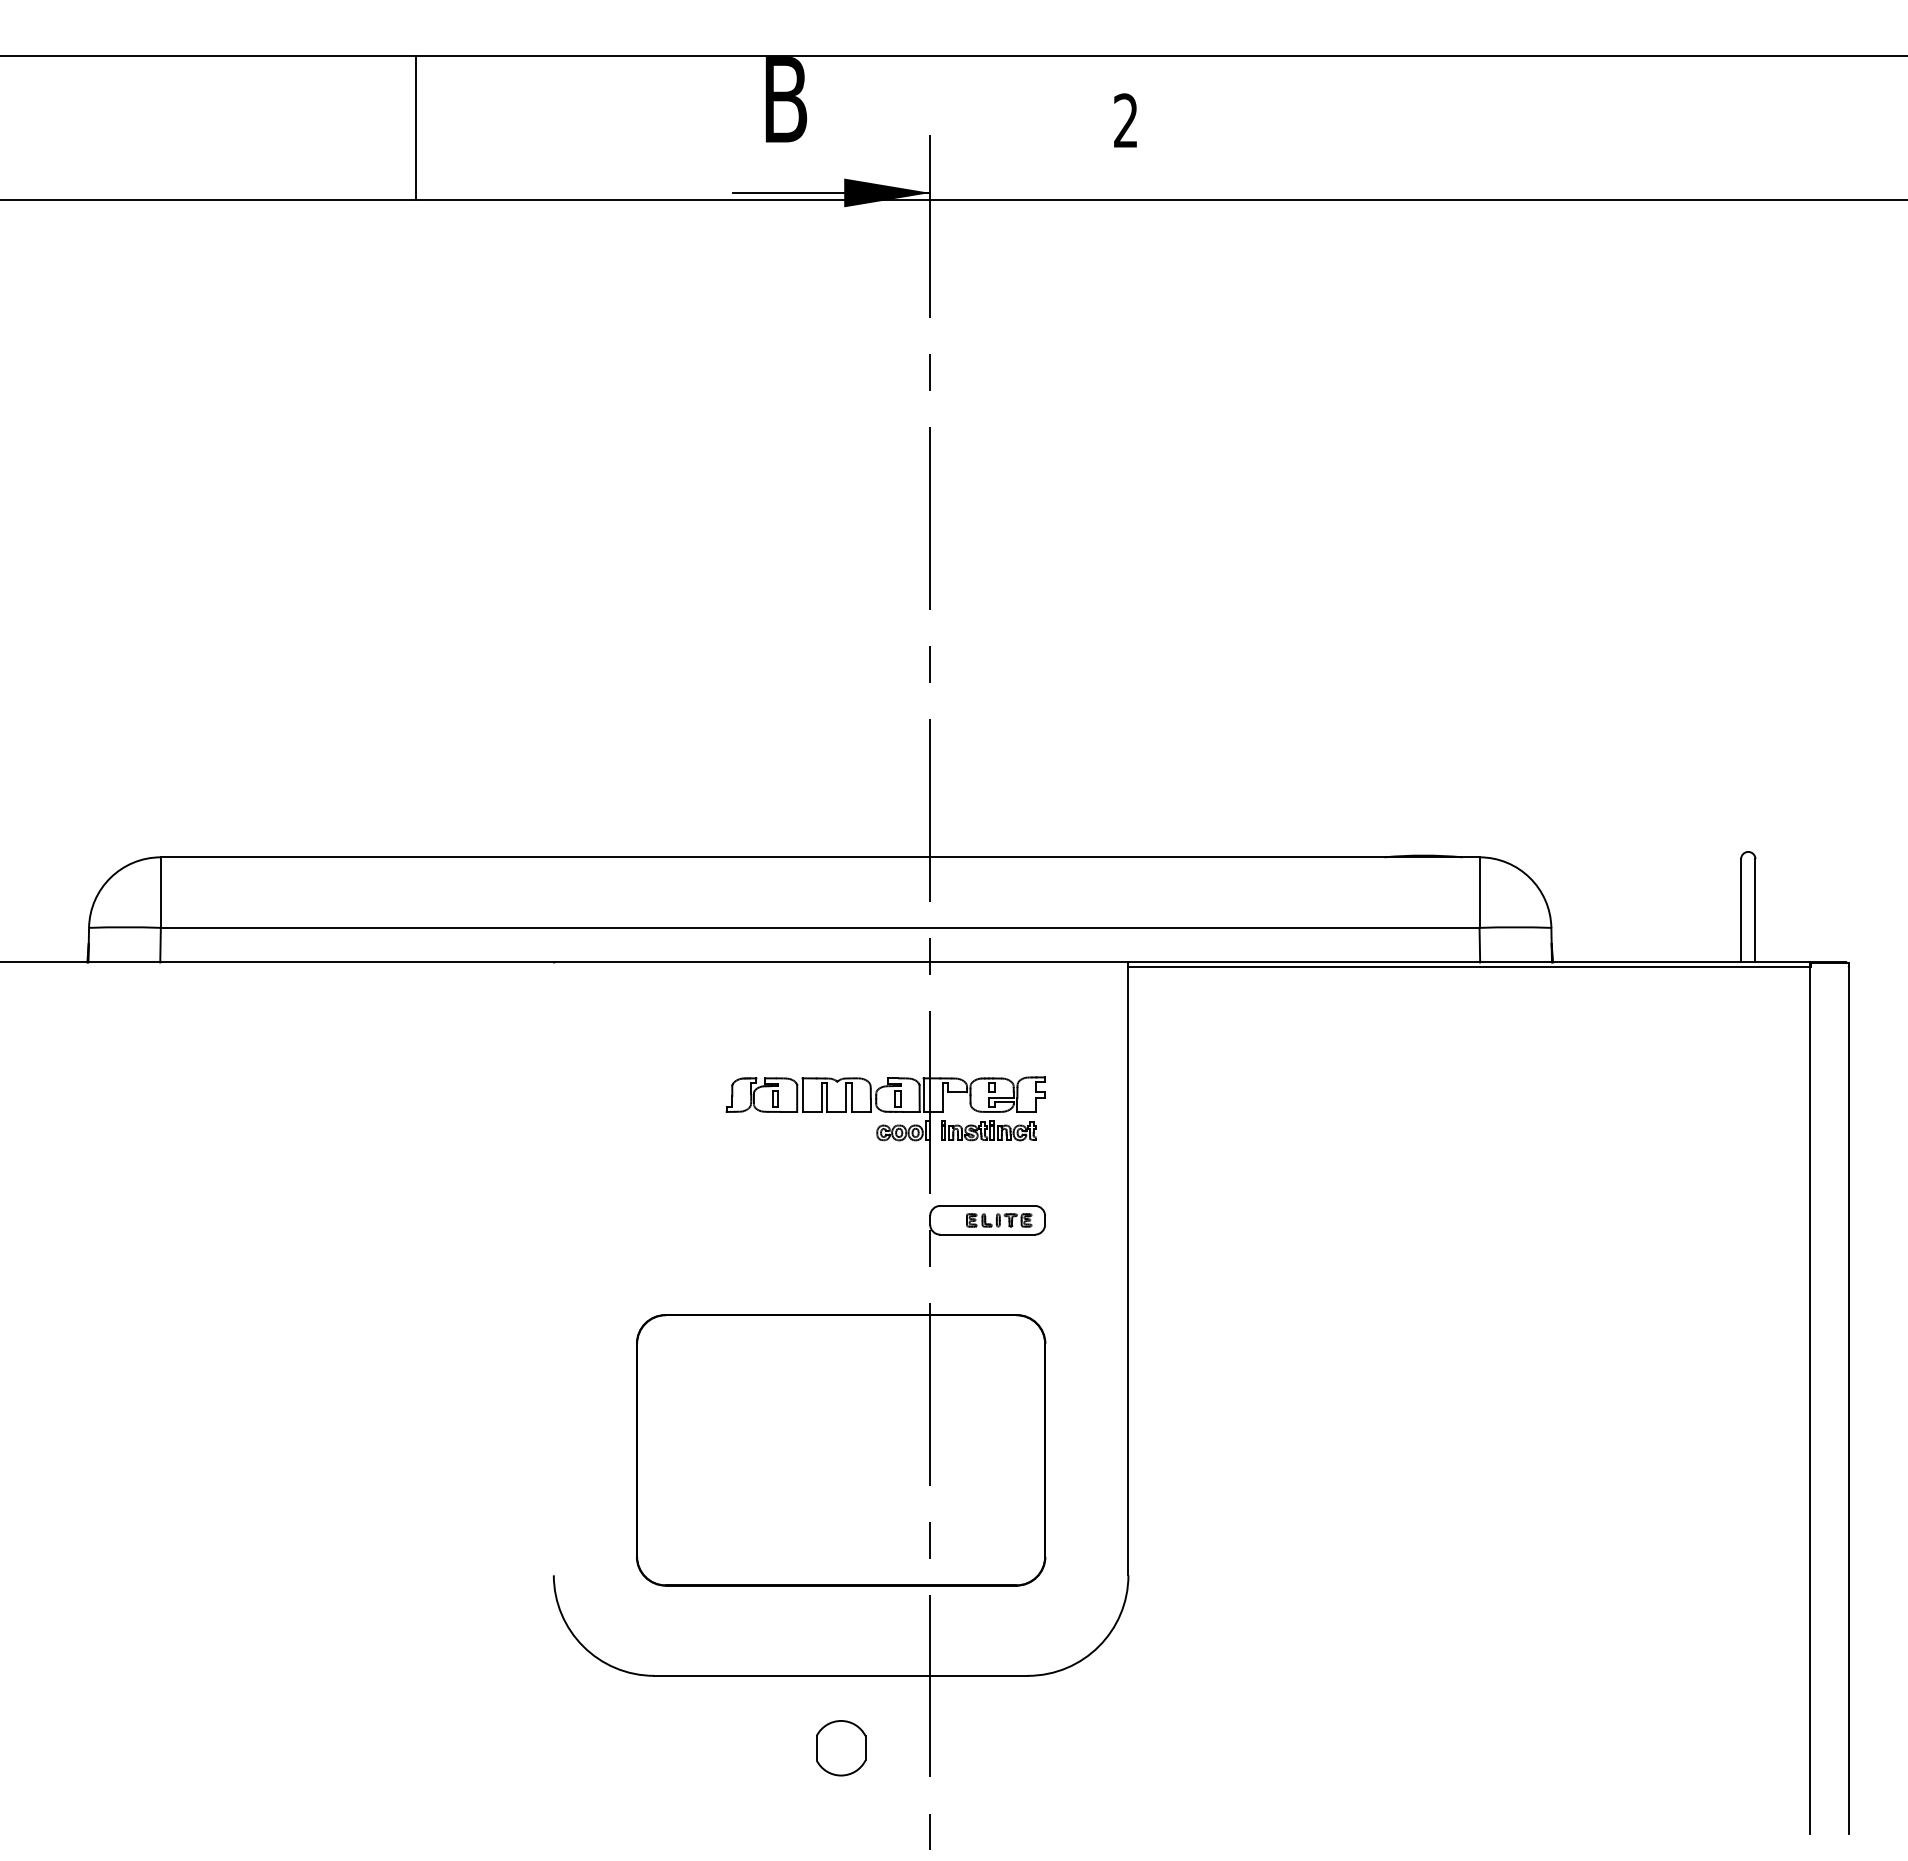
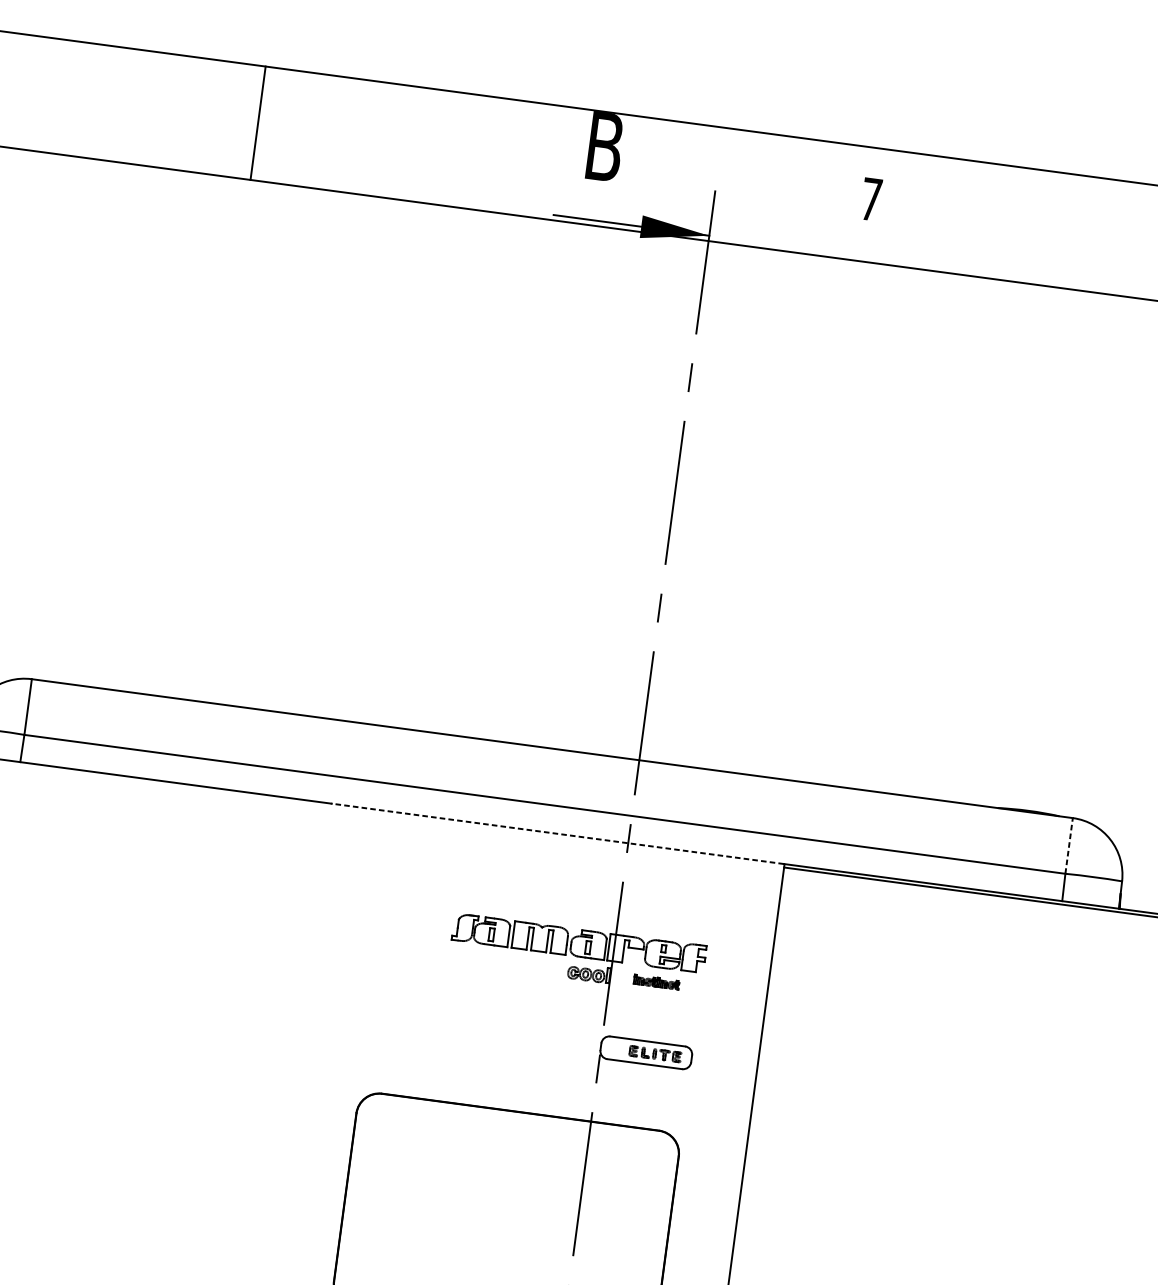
text: (1125, 120) -> (870, 199), 2 -> 7
line: (416, 127) -> (258, 123), moved
line: (1479, 892) -> (1069, 845), solid -> dashed
line: (840, 962) -> (557, 833), solid -> dashed
part: (988, 1130) -> (656, 982), size x0.6

